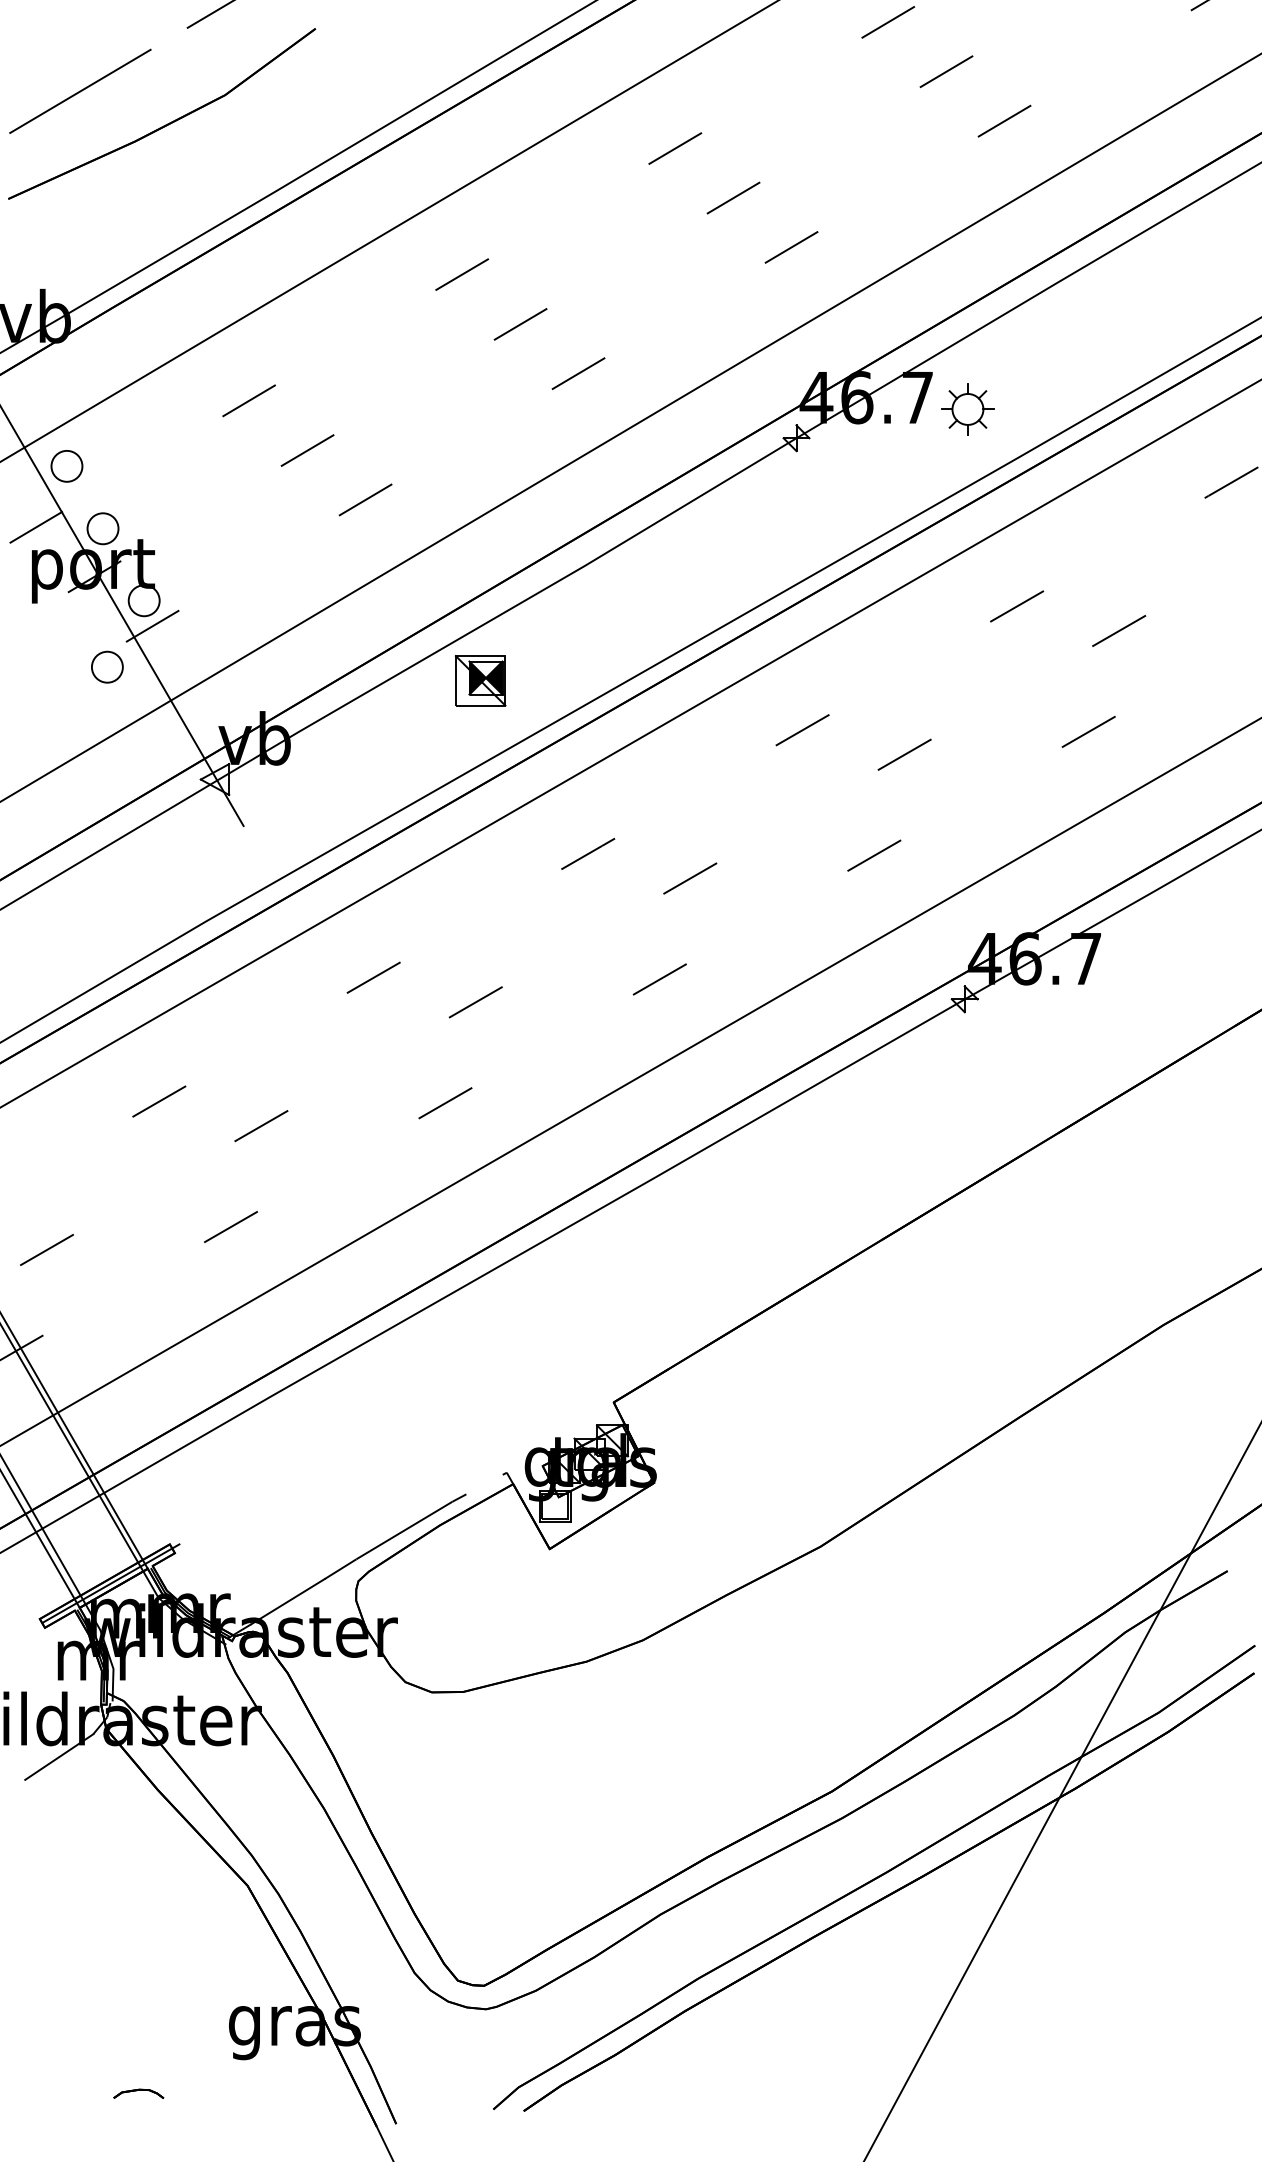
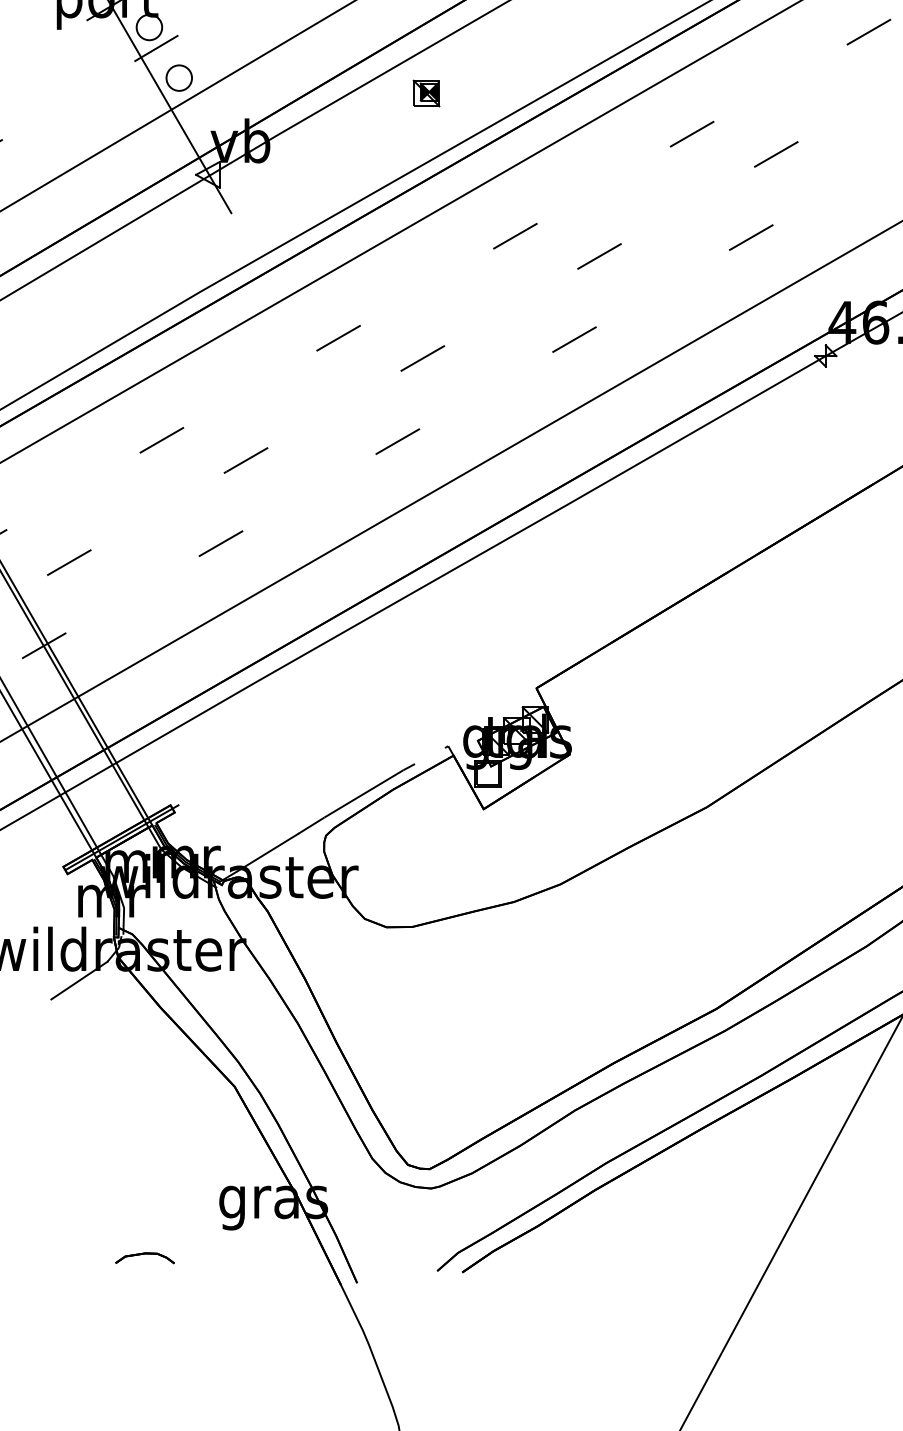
part: (107, 666) -> (179, 77), moved
part: (479, 680) -> (425, 93), size x0.62
part: (138, 2093) -> (144, 1257), size x1.43

